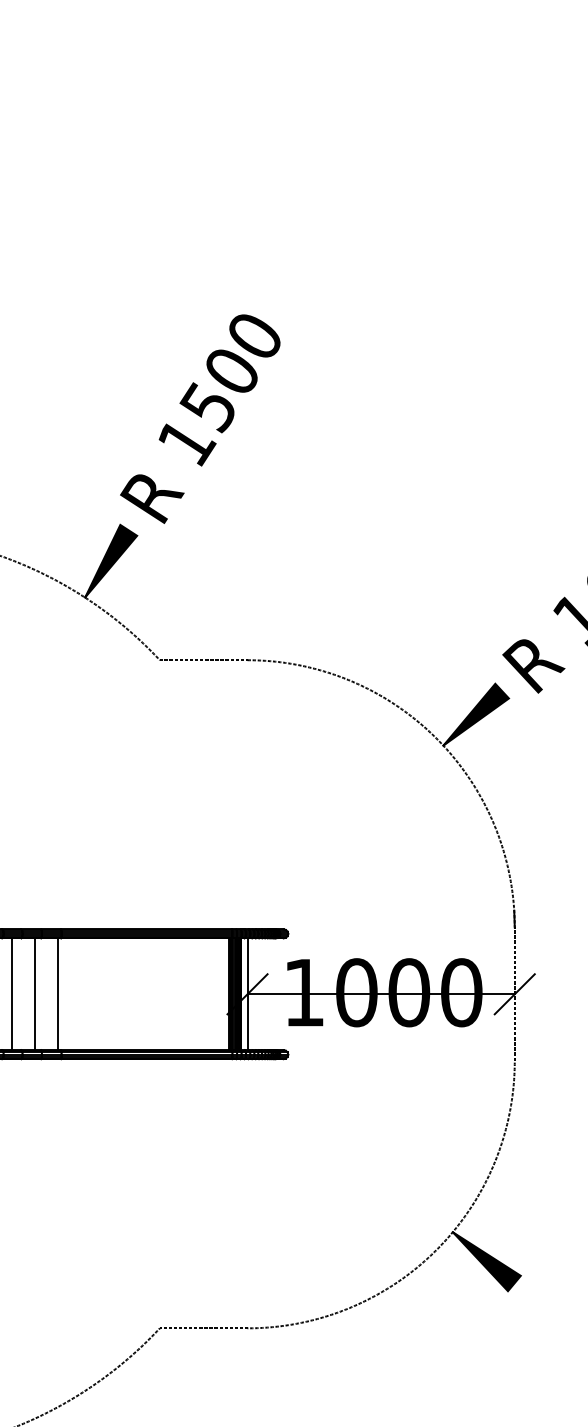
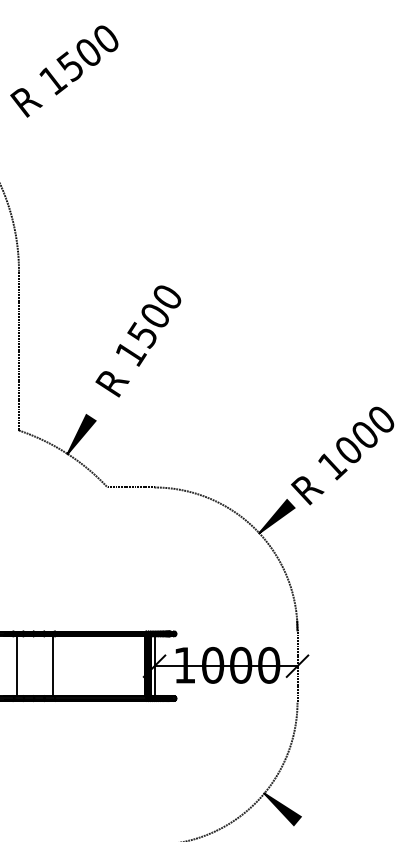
text: (200, 419) -> (138, 341), moved
line: (11, 994) -> (28, 666), removed
line: (34, 994) -> (40, 666), removed

